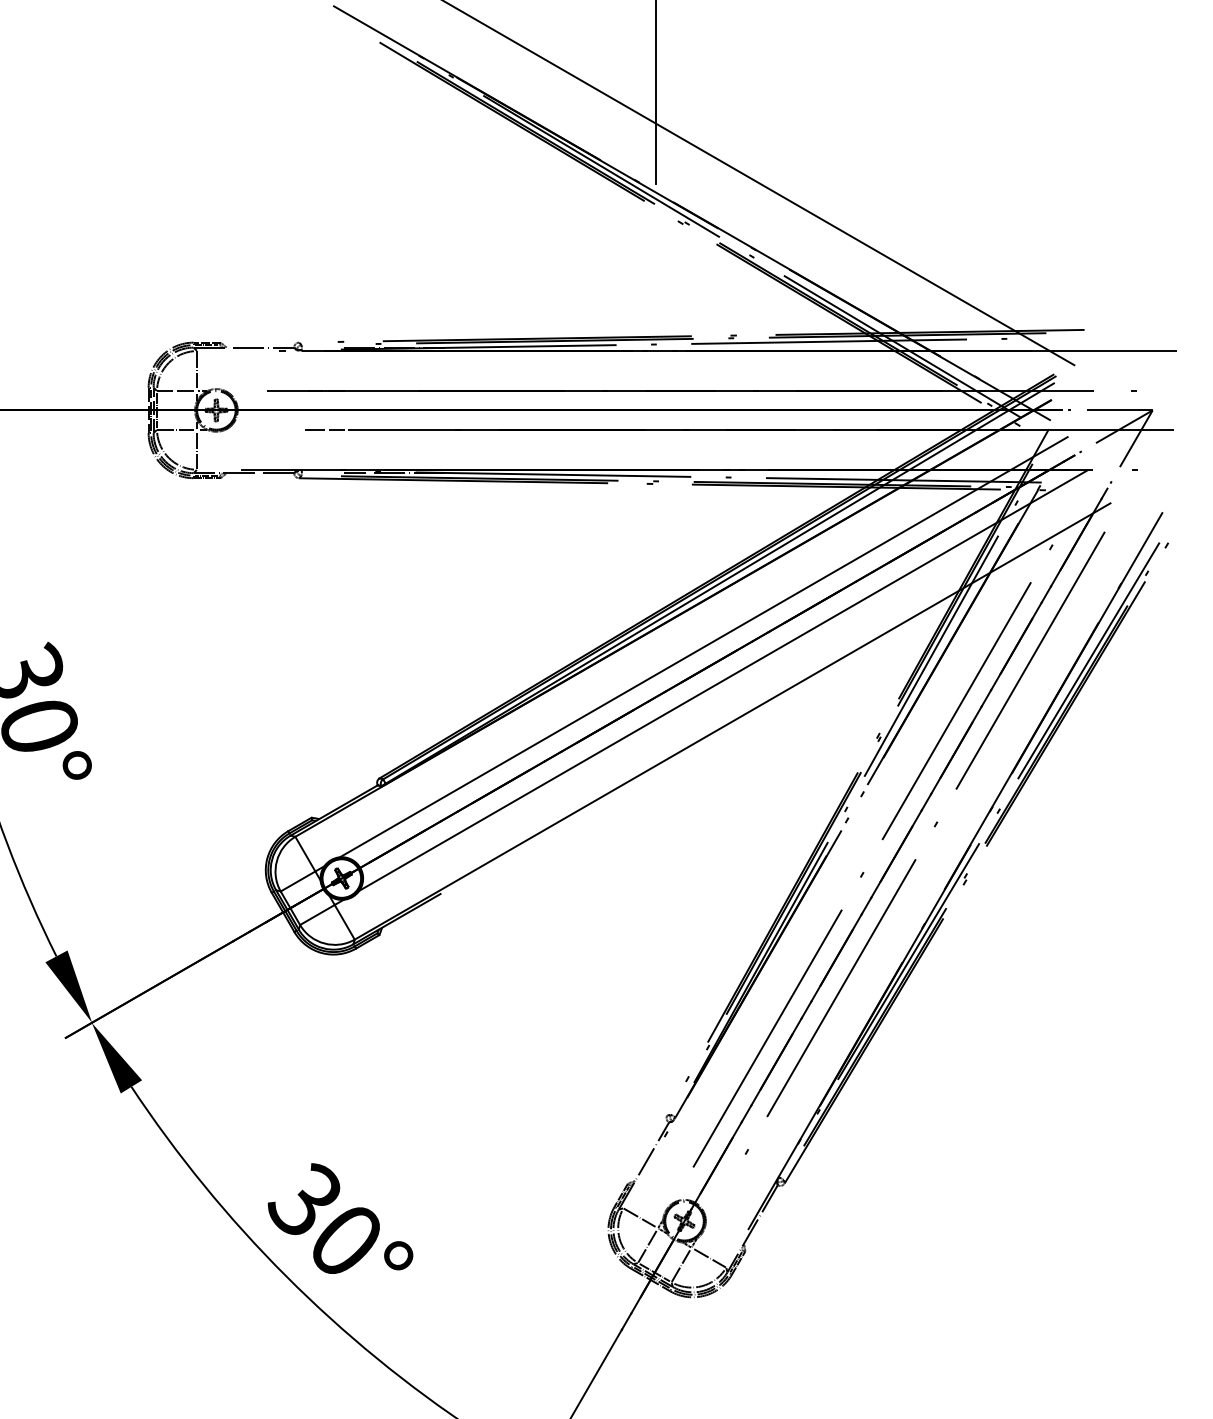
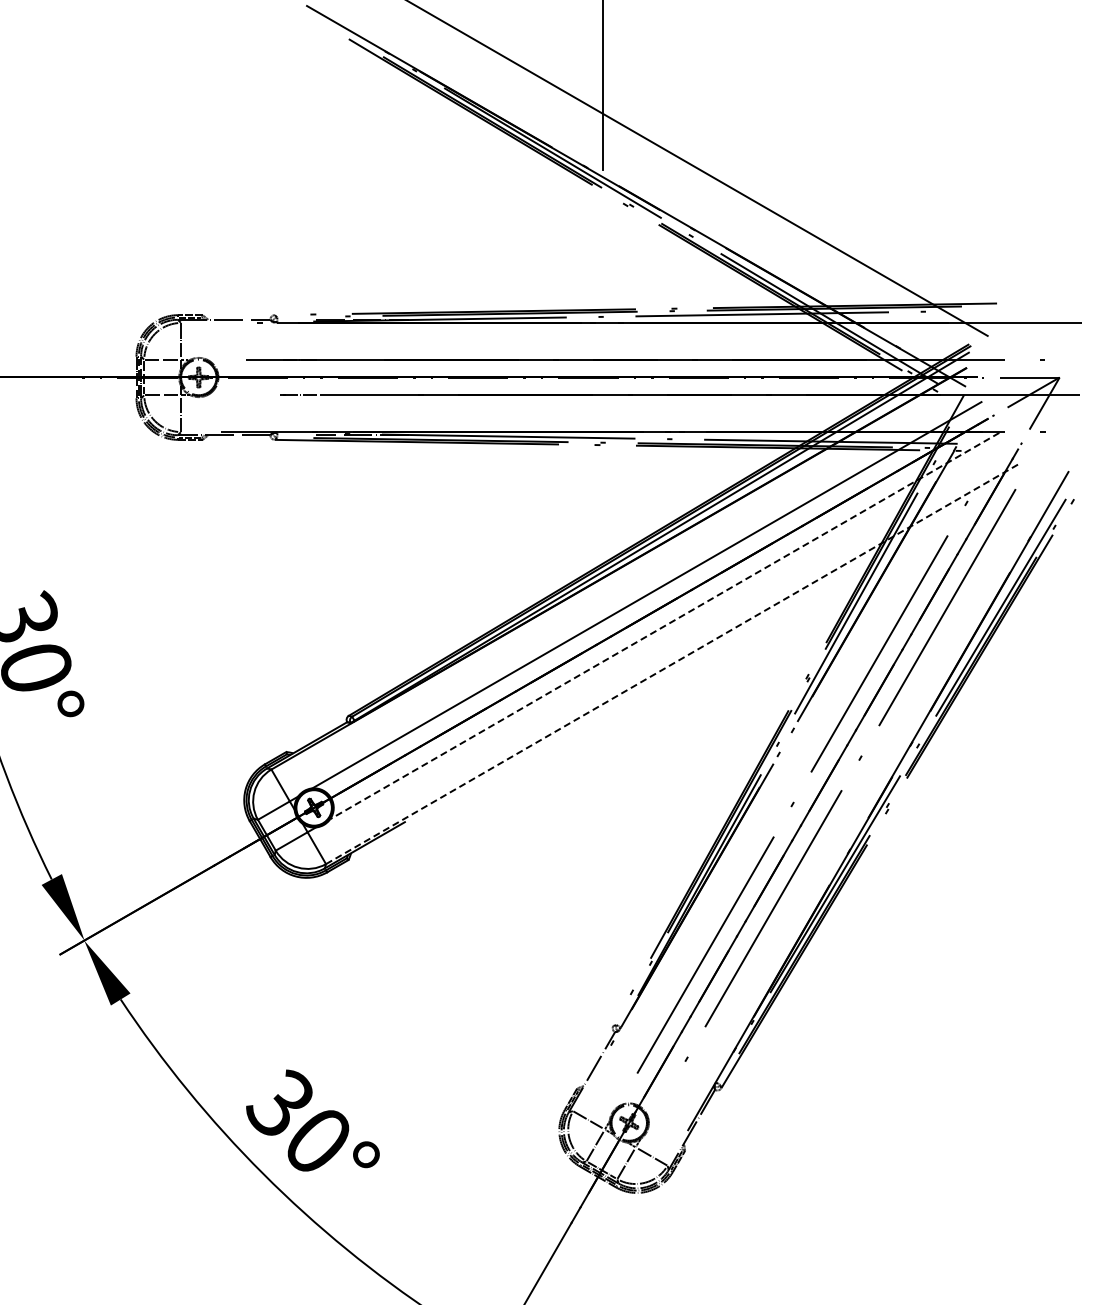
line: (722, 681) -> (664, 626), solid -> dashed
line: (732, 721) -> (673, 663), solid -> dashed

